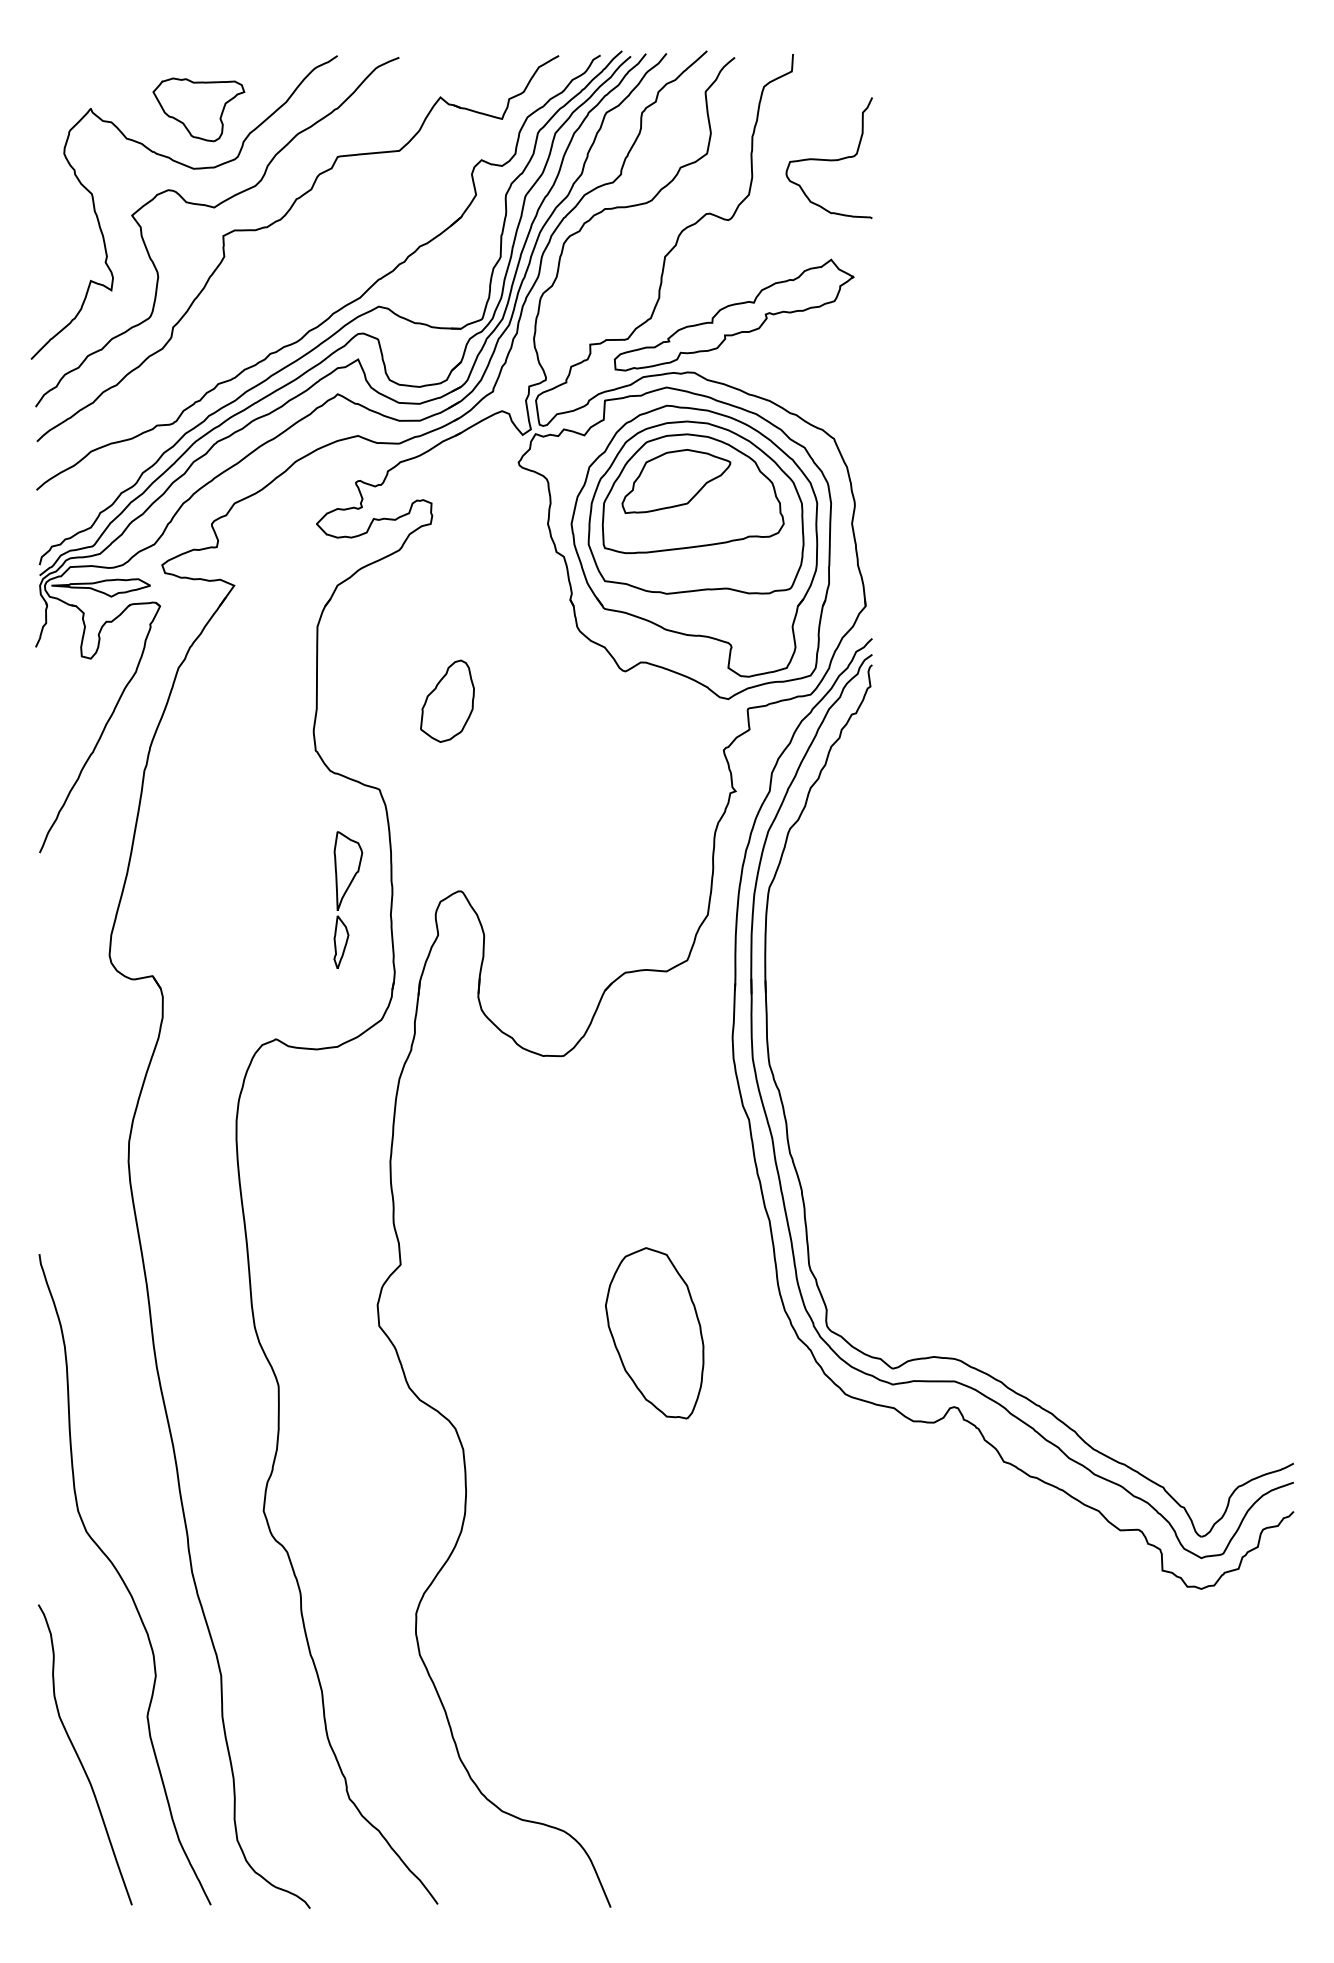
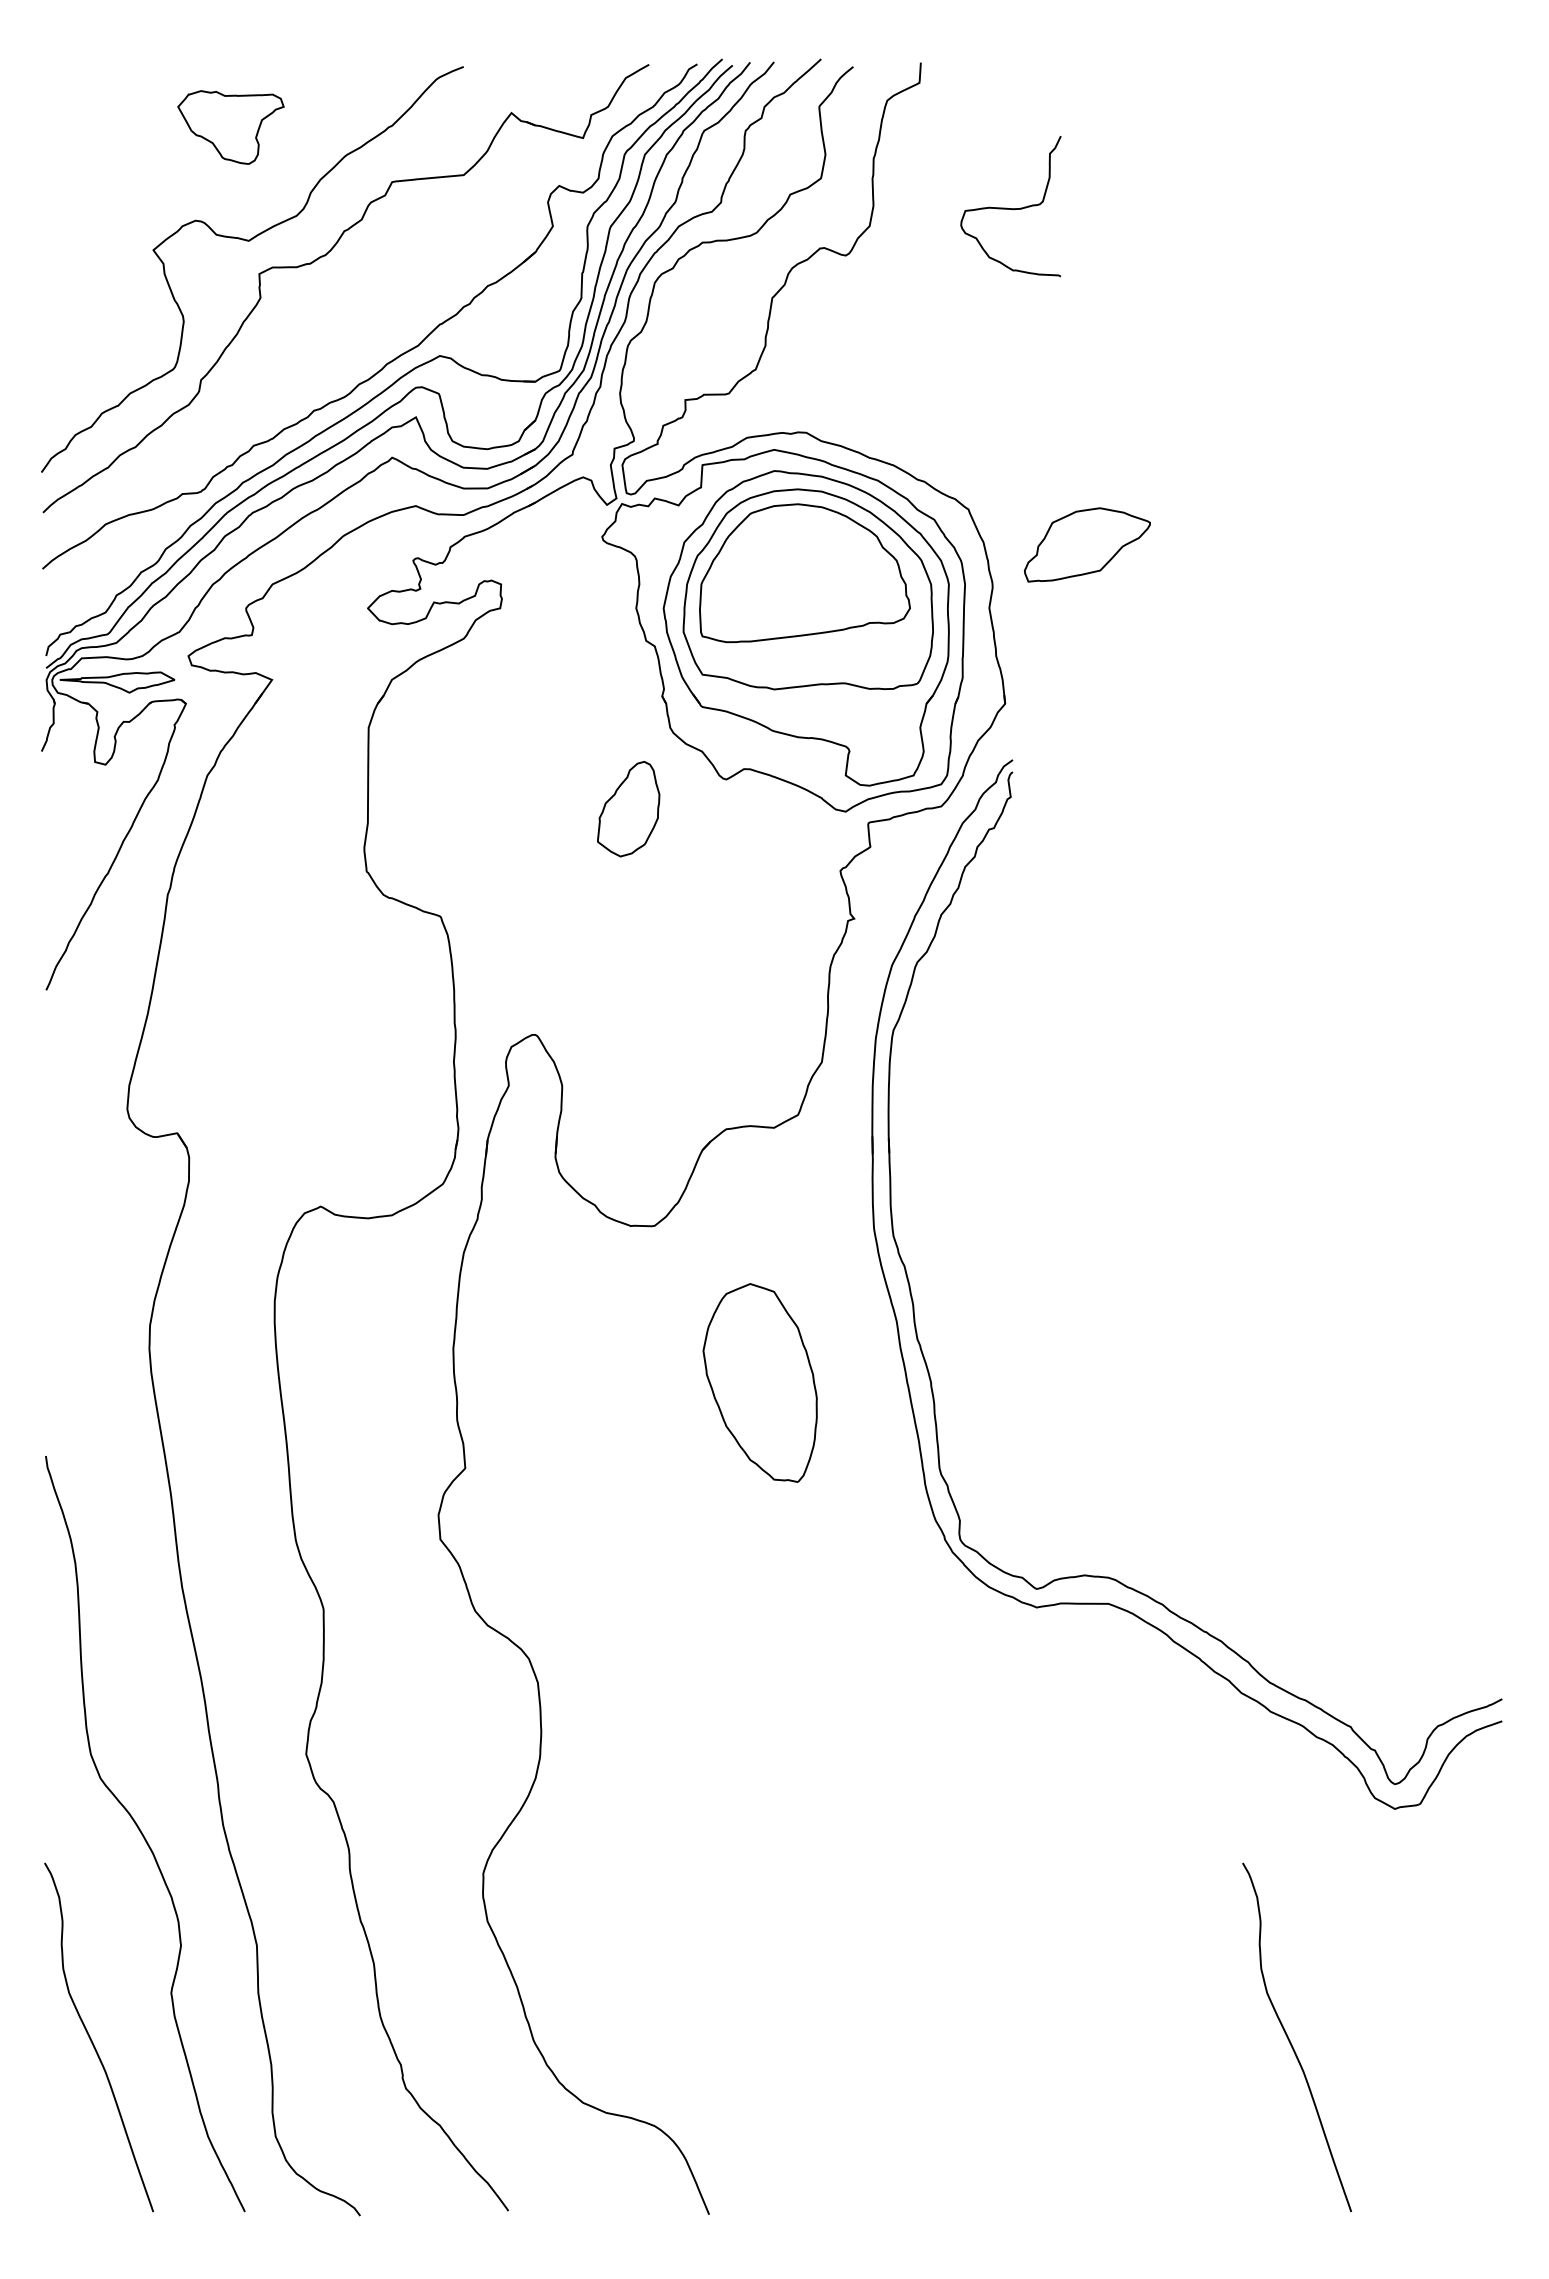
curve: (828, 159) -> (1010, 208), moved
curve: (192, 169) -> (223, 196), removed
part: (734, 314) -> (852, 365), removed
part: (676, 481) -> (1087, 544), moved
part: (447, 701) -> (628, 809), moved
part: (348, 899) -> (404, 1044), removed
part: (754, 1152) -> (876, 1337), removed
part: (654, 1332) -> (759, 1382), moved
curve: (1111, 1757) -> (1290, 2040), added

